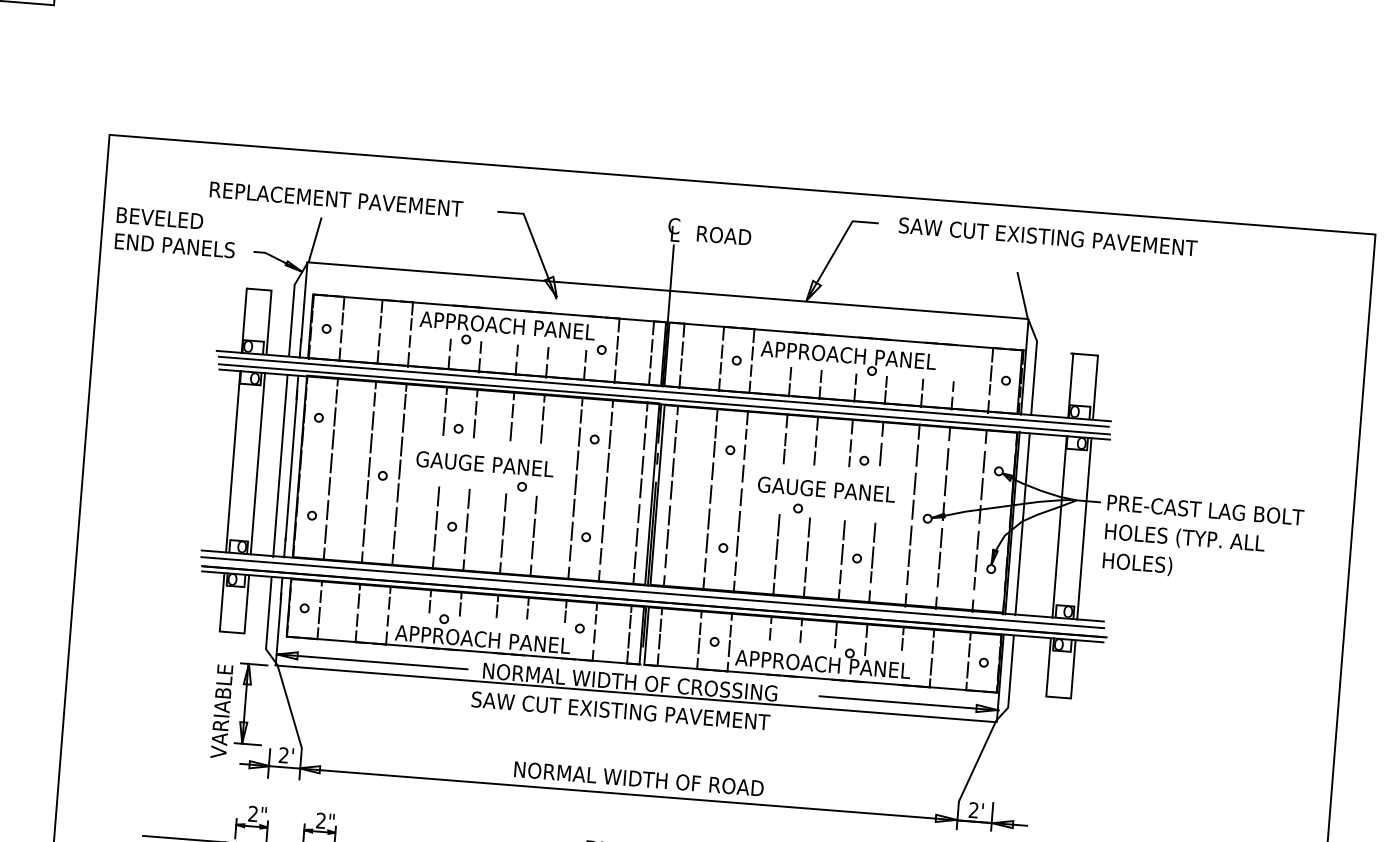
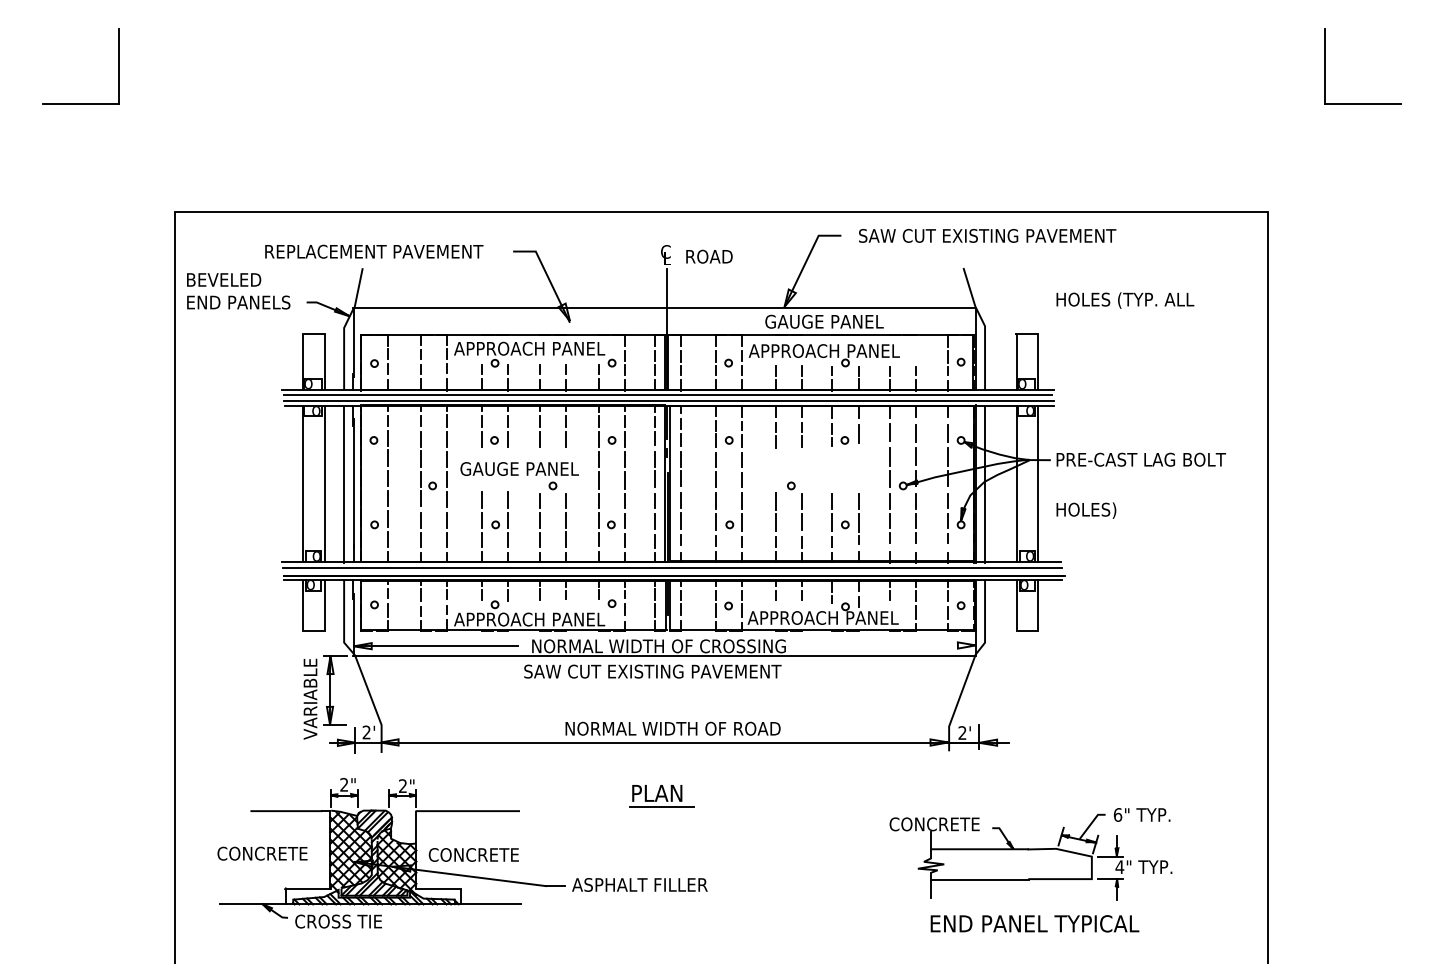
text: (826, 489) -> (824, 321), moved
text: (1185, 538) -> (1125, 300), moved
line: (908, 703) -> (899, 645), removed

